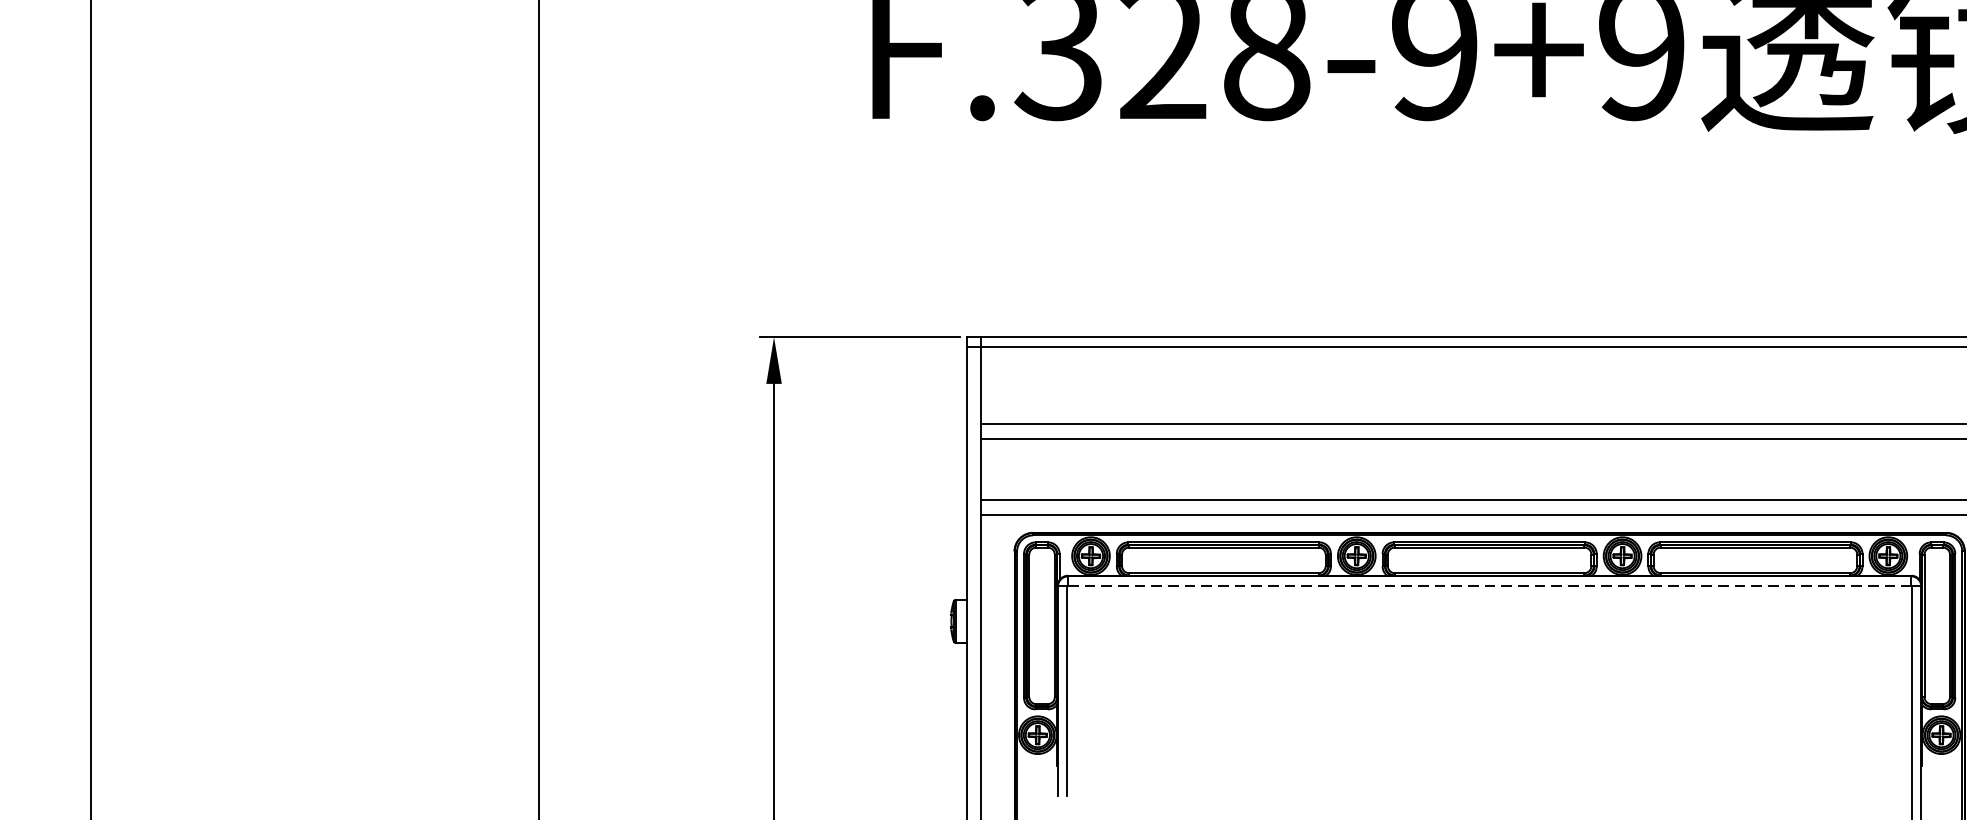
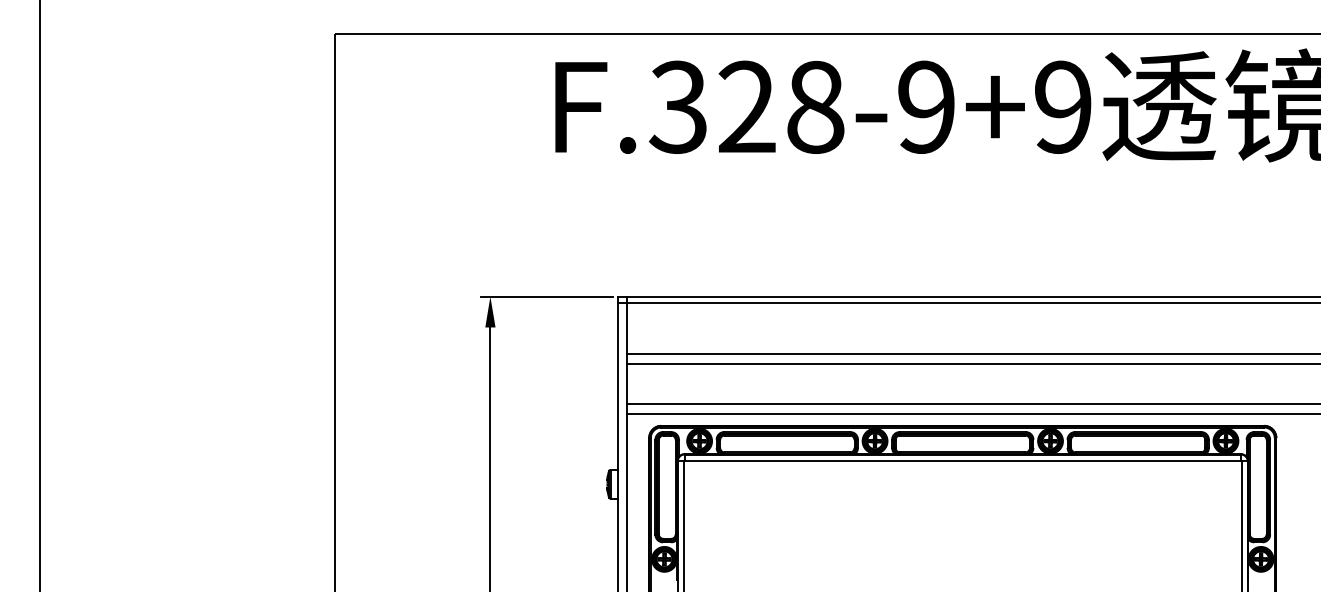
line: (1490, 585) -> (963, 460), dashed -> solid

